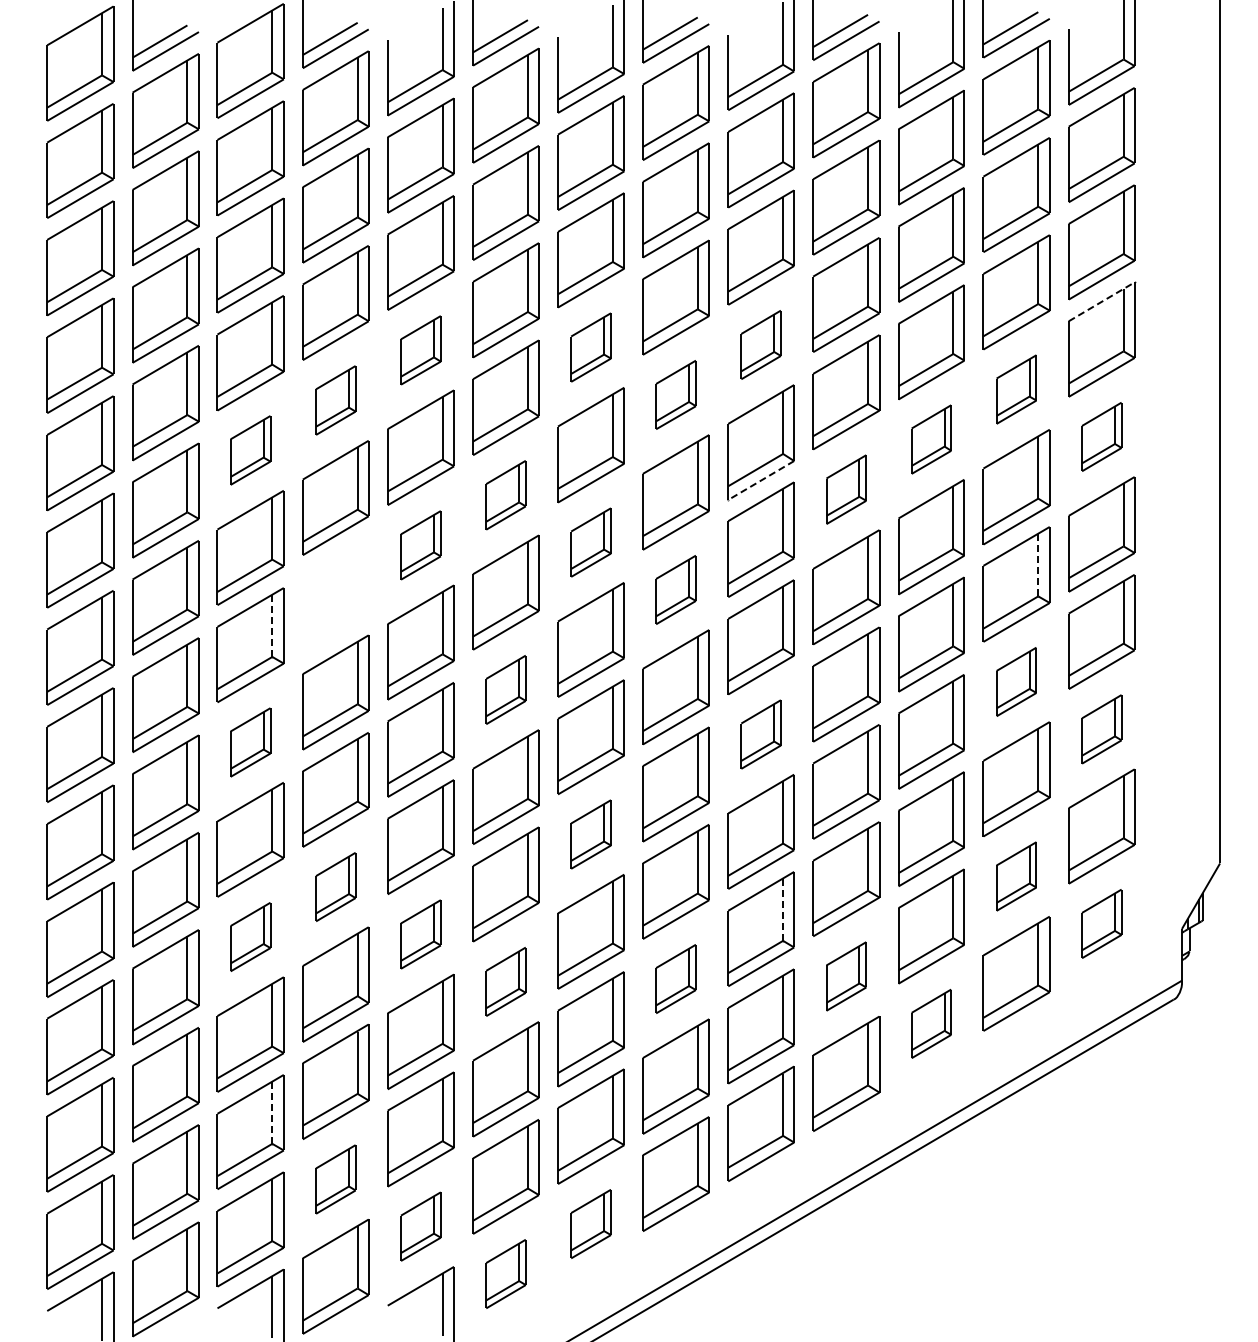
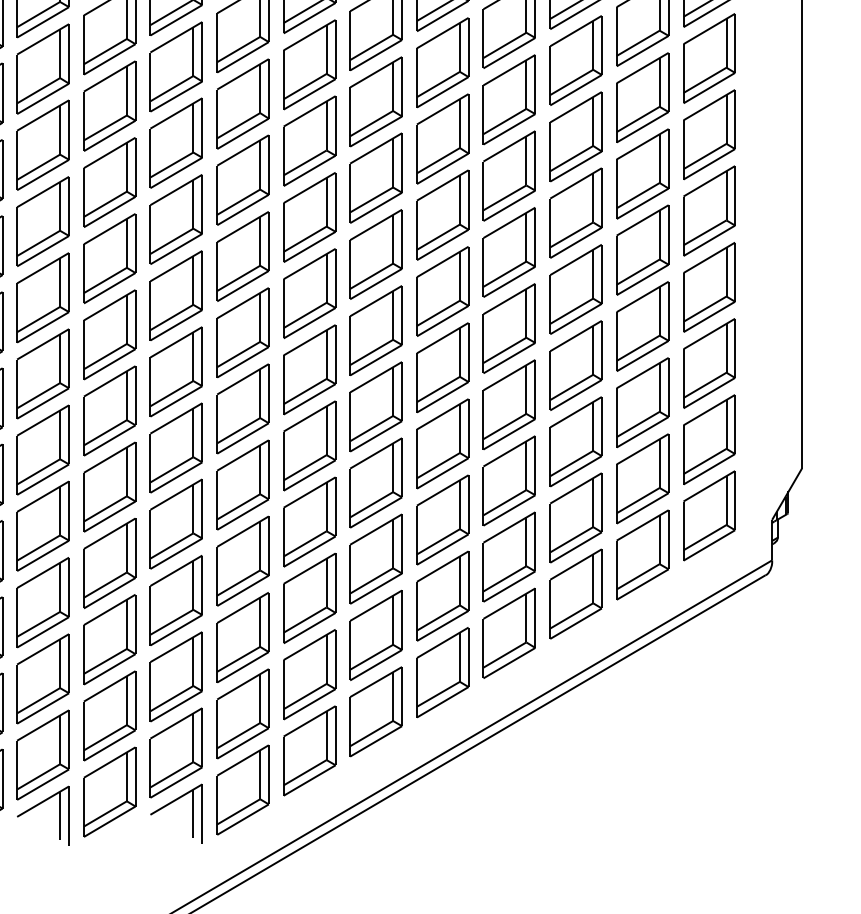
line: (1102, 301) -> (709, 28), dashed -> solid
part: (760, 344) -> (442, 62), size x1.67
part: (590, 347) -> (309, 64), size x1.67
part: (420, 350) -> (176, 67), size x1.67
part: (1016, 389) -> (642, 97), size x1.67
part: (675, 394) -> (375, 101), size x1.67
part: (335, 400) -> (109, 106), size x1.67
part: (1101, 436) -> (709, 134), size x1.67
part: (931, 439) -> (576, 136), size x1.67
part: (250, 450) -> (42, 145), size x1.67
line: (760, 480) -> (442, 168), dashed -> solid
part: (846, 489) -> (509, 175), size x1.67
part: (505, 495) -> (242, 180), size x1.67
part: (590, 542) -> (309, 217), size x1.67
part: (420, 545) -> (176, 219), size x1.67
line: (1038, 565) -> (659, 235), dashed -> solid
part: (675, 589) -> (375, 254), size x1.67
part: (335, 595) -> (109, 258), added
line: (272, 626) -> (60, 283), dashed -> solid
part: (1016, 681) -> (642, 326), size x1.67
part: (505, 689) -> (242, 332), size x1.67
part: (1101, 729) -> (709, 363), size x1.67
part: (760, 734) -> (442, 367), size x1.67
part: (250, 742) -> (42, 373), size x1.67
part: (590, 834) -> (309, 445), size x1.67
part: (1016, 876) -> (642, 478), size x1.67
part: (335, 886) -> (109, 486), size x1.67
line: (783, 910) -> (460, 505), dashed -> solid
part: (1101, 923) -> (709, 515), size x1.67
part: (420, 934) -> (176, 524), size x1.67
part: (250, 936) -> (42, 525), size x1.67
part: (846, 976) -> (509, 557), size x1.67
part: (675, 978) -> (375, 558), size x1.67
part: (505, 981) -> (242, 561), size x1.67
part: (931, 1023) -> (576, 593), size x1.67
line: (272, 1113) -> (60, 664), dashed -> solid
part: (335, 1179) -> (109, 716), size x1.67
part: (590, 1223) -> (309, 750), size x1.67
part: (420, 1226) -> (176, 752), size x1.67
part: (505, 1273) -> (242, 789), size x1.67

